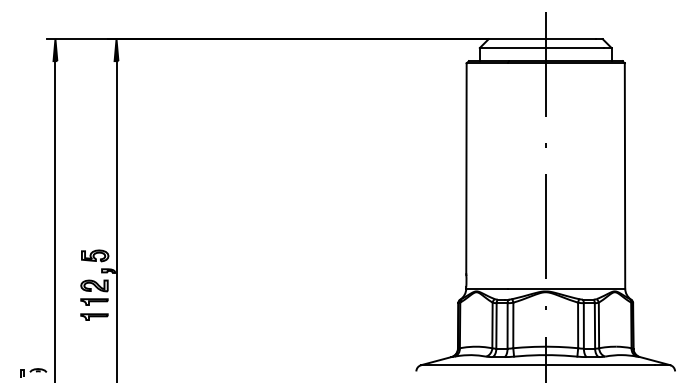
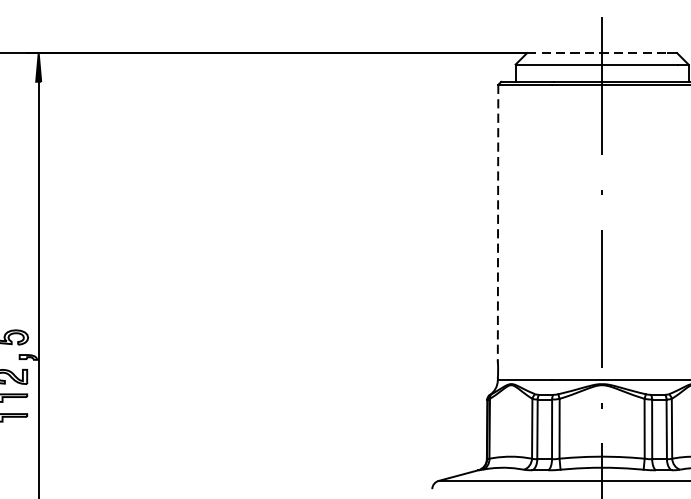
line: (542, 39) -> (597, 53), solid -> dashed
line: (466, 169) -> (498, 224), solid -> dashed

